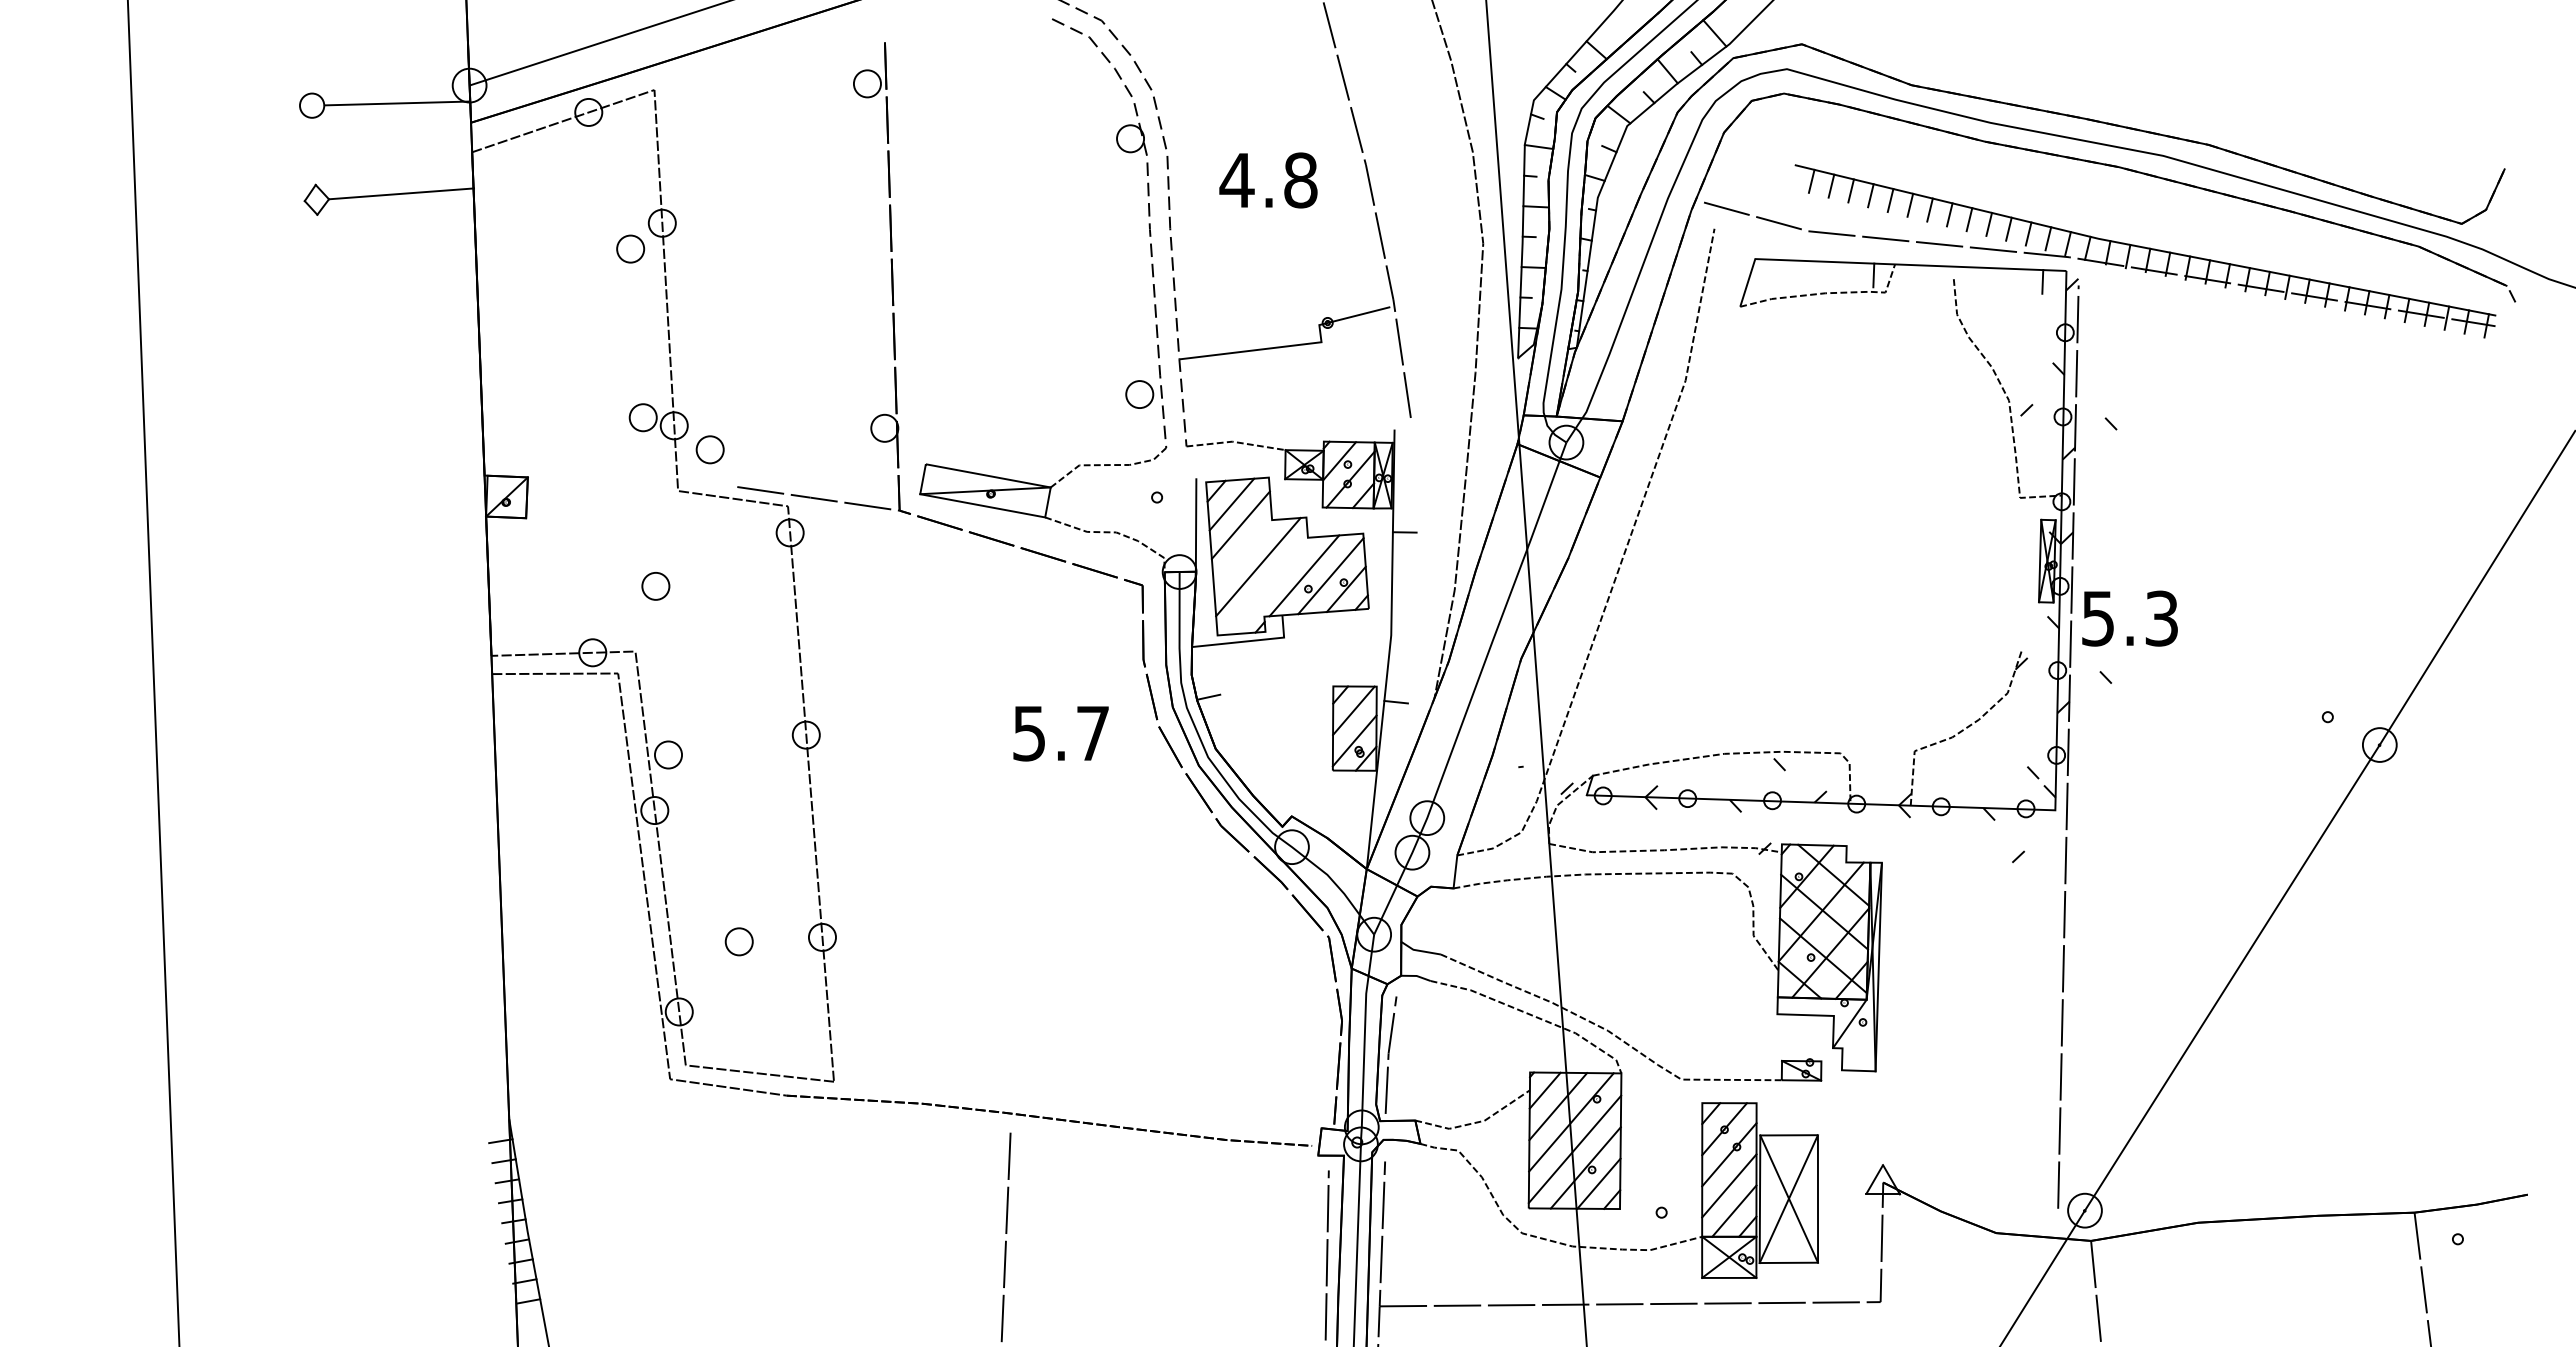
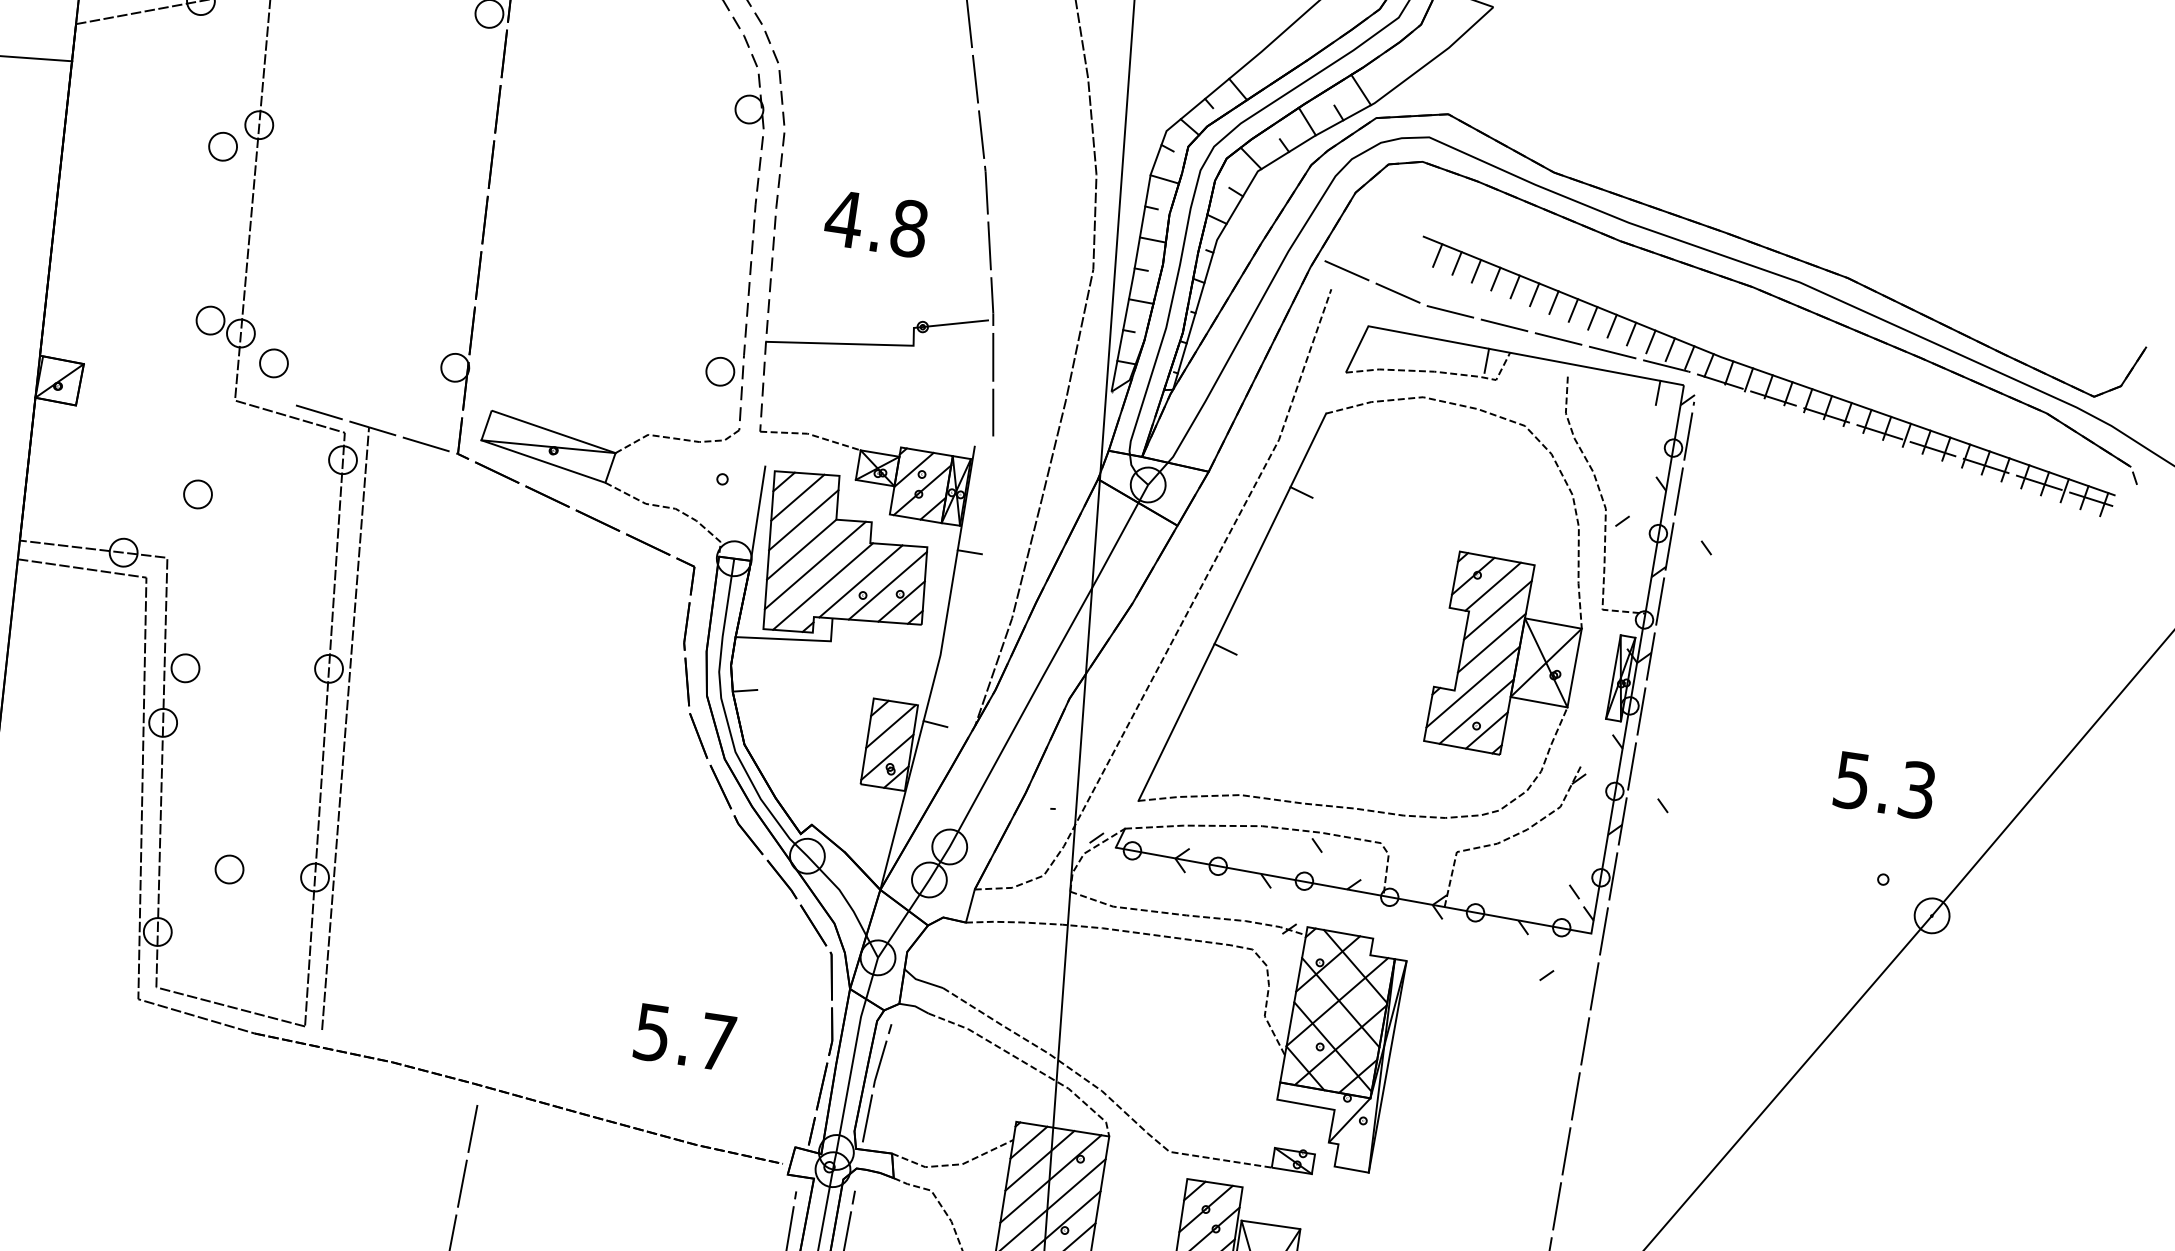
text: (1268, 180) -> (876, 223), moved
part: (1872, 518) -> (1448, 608), added
line: (1243, 553) -> (802, 549), added
line: (1268, 585) -> (822, 585), added
text: (2129, 618) -> (1884, 785), moved
text: (1060, 733) -> (684, 1037), moved
line: (830, 789) -> (345, 727), added

